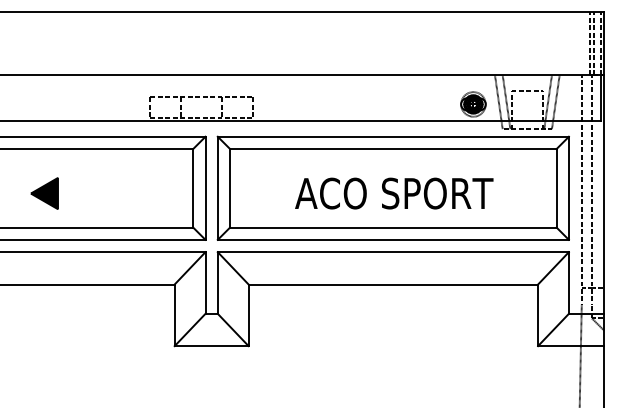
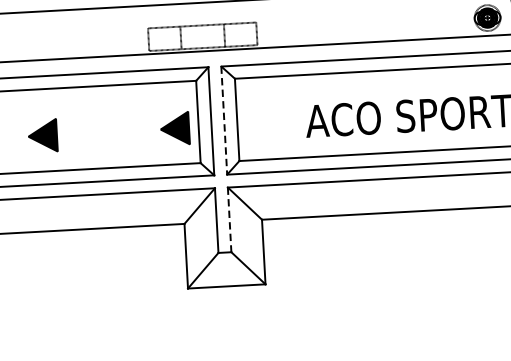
line: (217, 188) -> (223, 120), solid -> dashed
part: (170, 193) -> (174, 128), added
line: (217, 283) -> (229, 220), solid -> dashed

